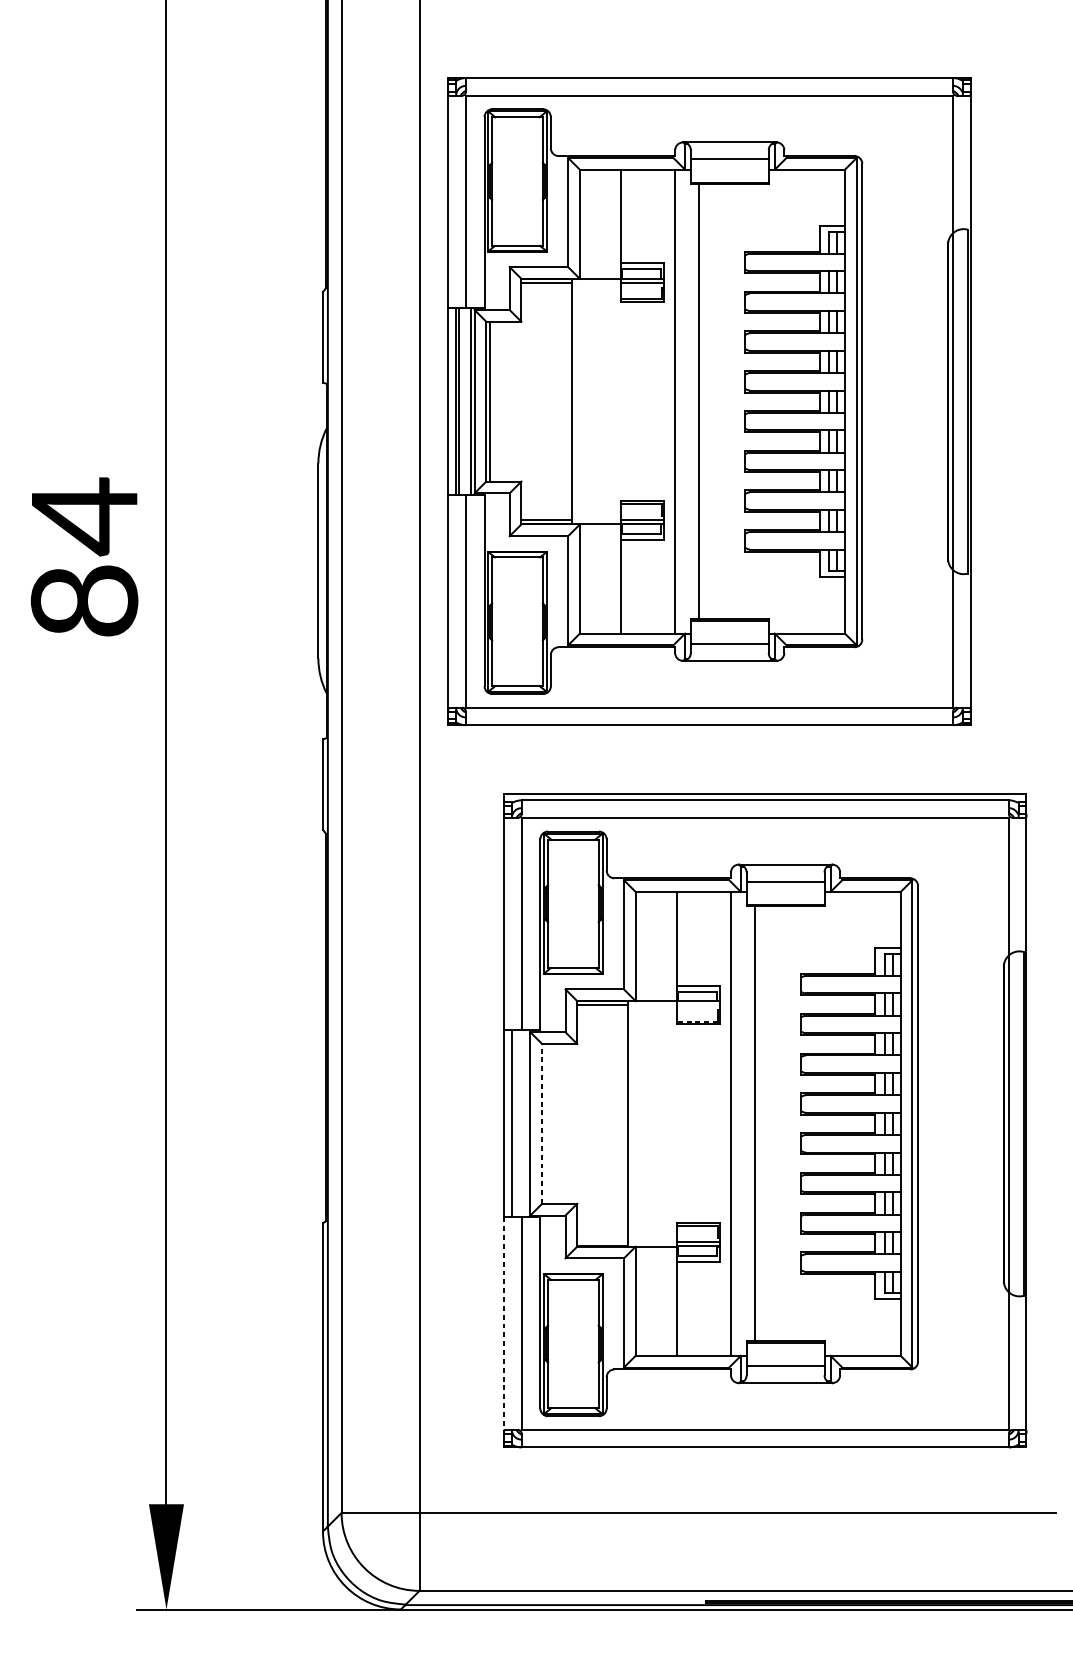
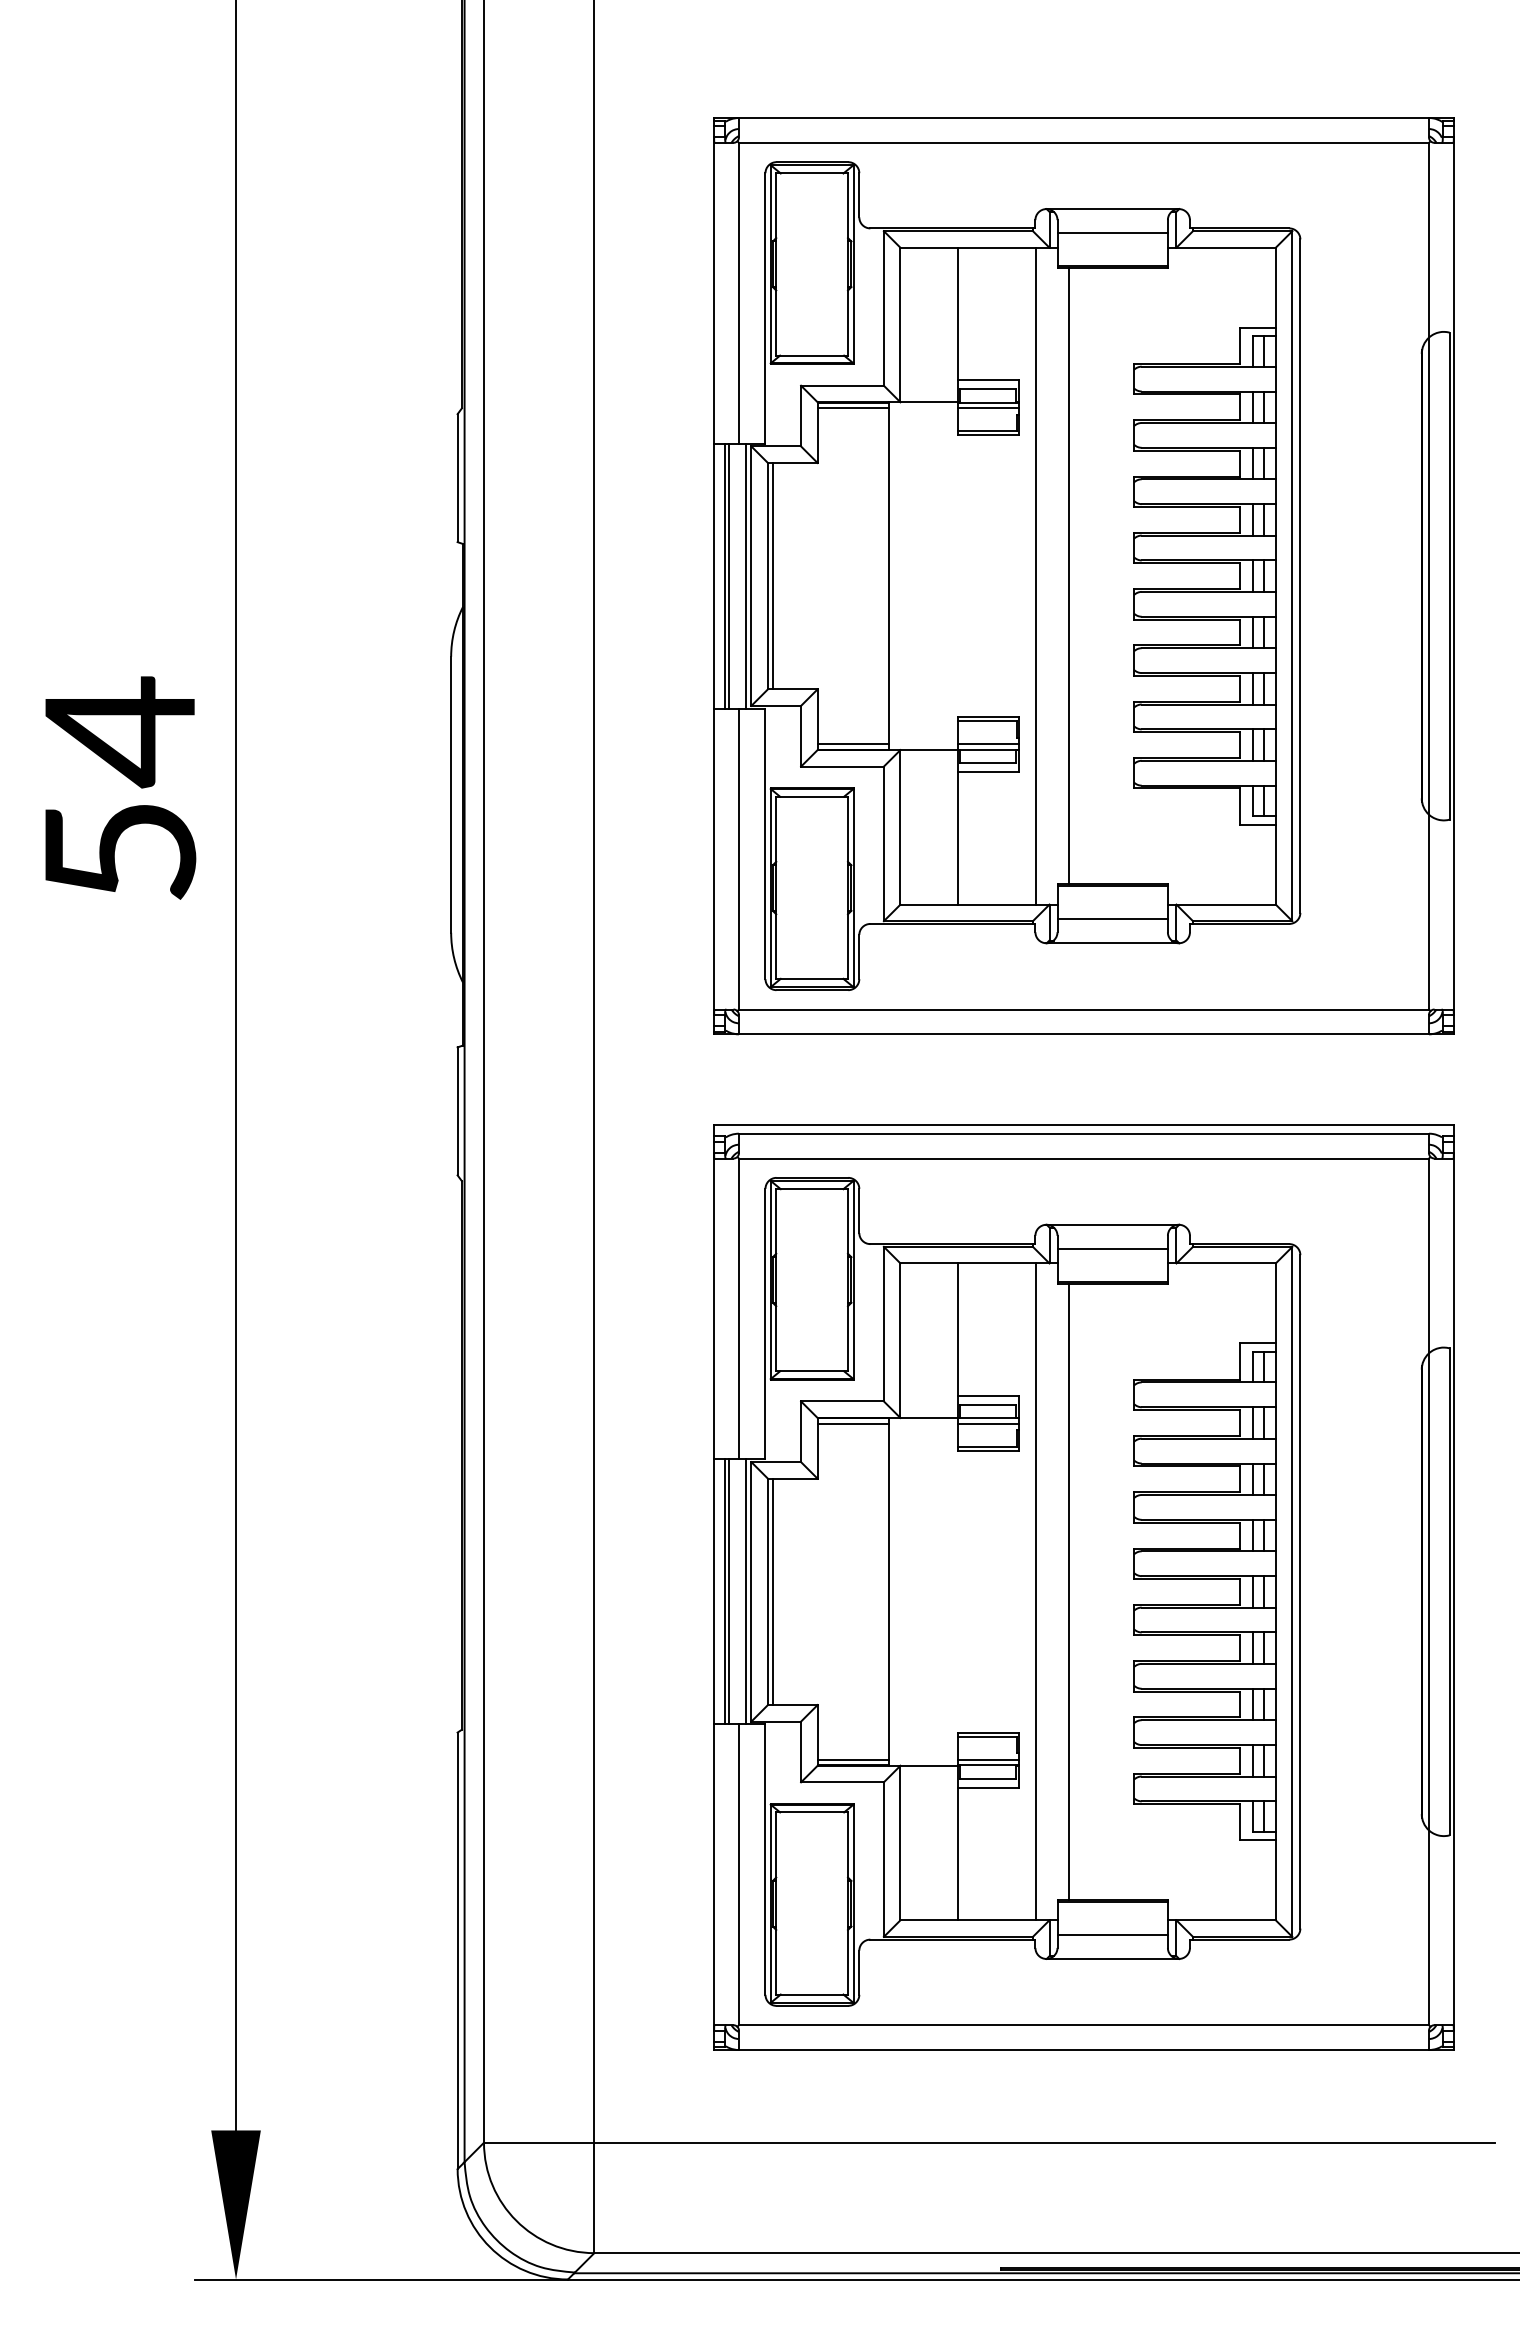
part: (709, 401) -> (1083, 576), moved
text: (84, 601) -> (120, 851), 84 -> 54
line: (697, 1005) -> (988, 1424), added
line: (697, 1021) -> (987, 1446), dashed -> solid
line: (514, 1123) -> (729, 1591), added
line: (526, 1123) -> (745, 1591), added
line: (541, 1123) -> (767, 1591), dashed -> solid
line: (546, 1123) -> (773, 1591), added
line: (602, 1242) -> (853, 1759), added
line: (504, 1326) -> (714, 1878), dashed -> solid

